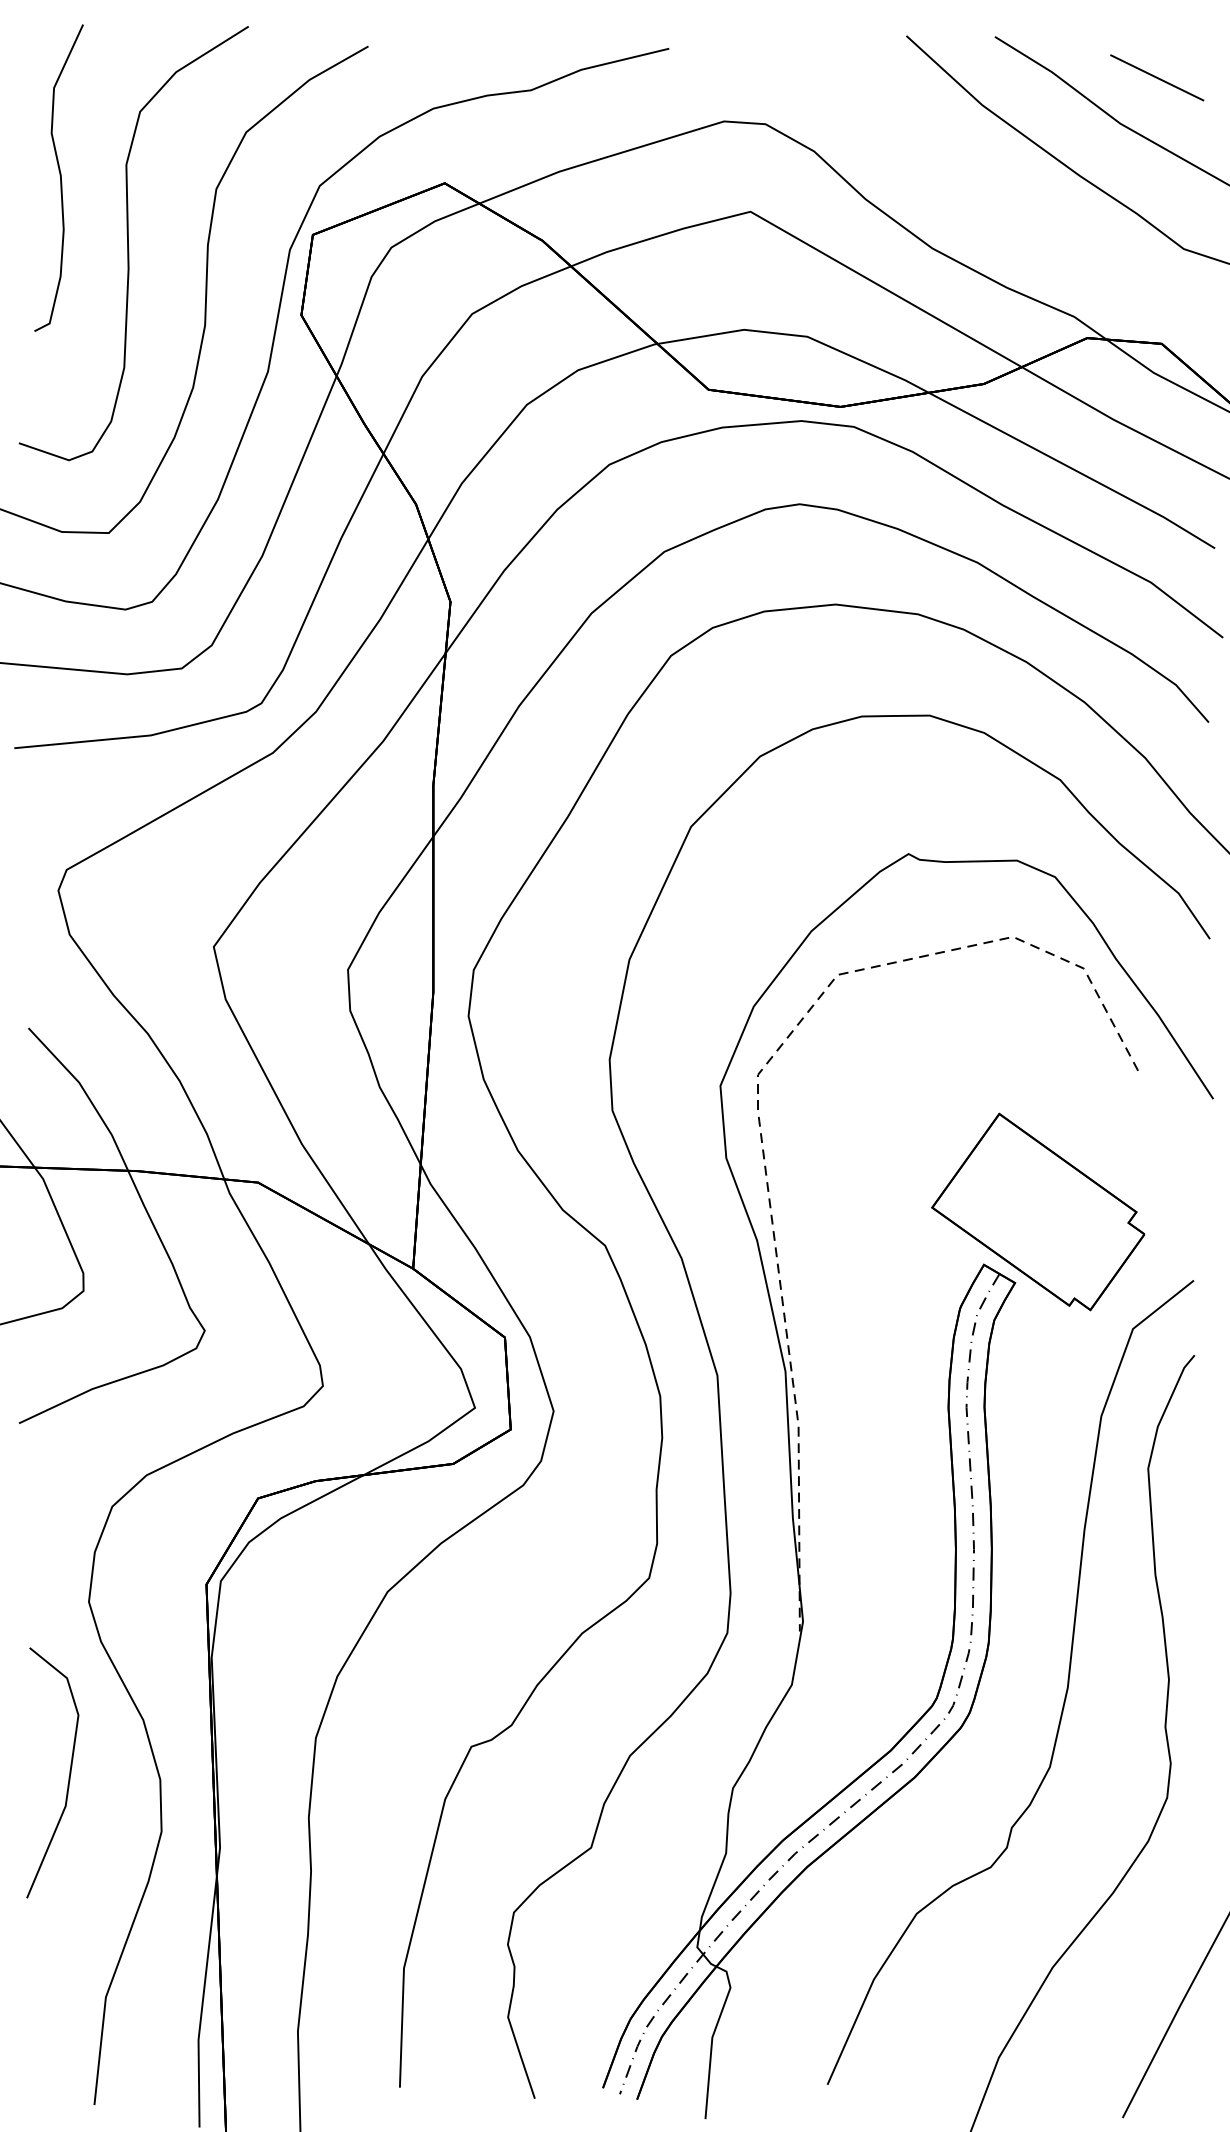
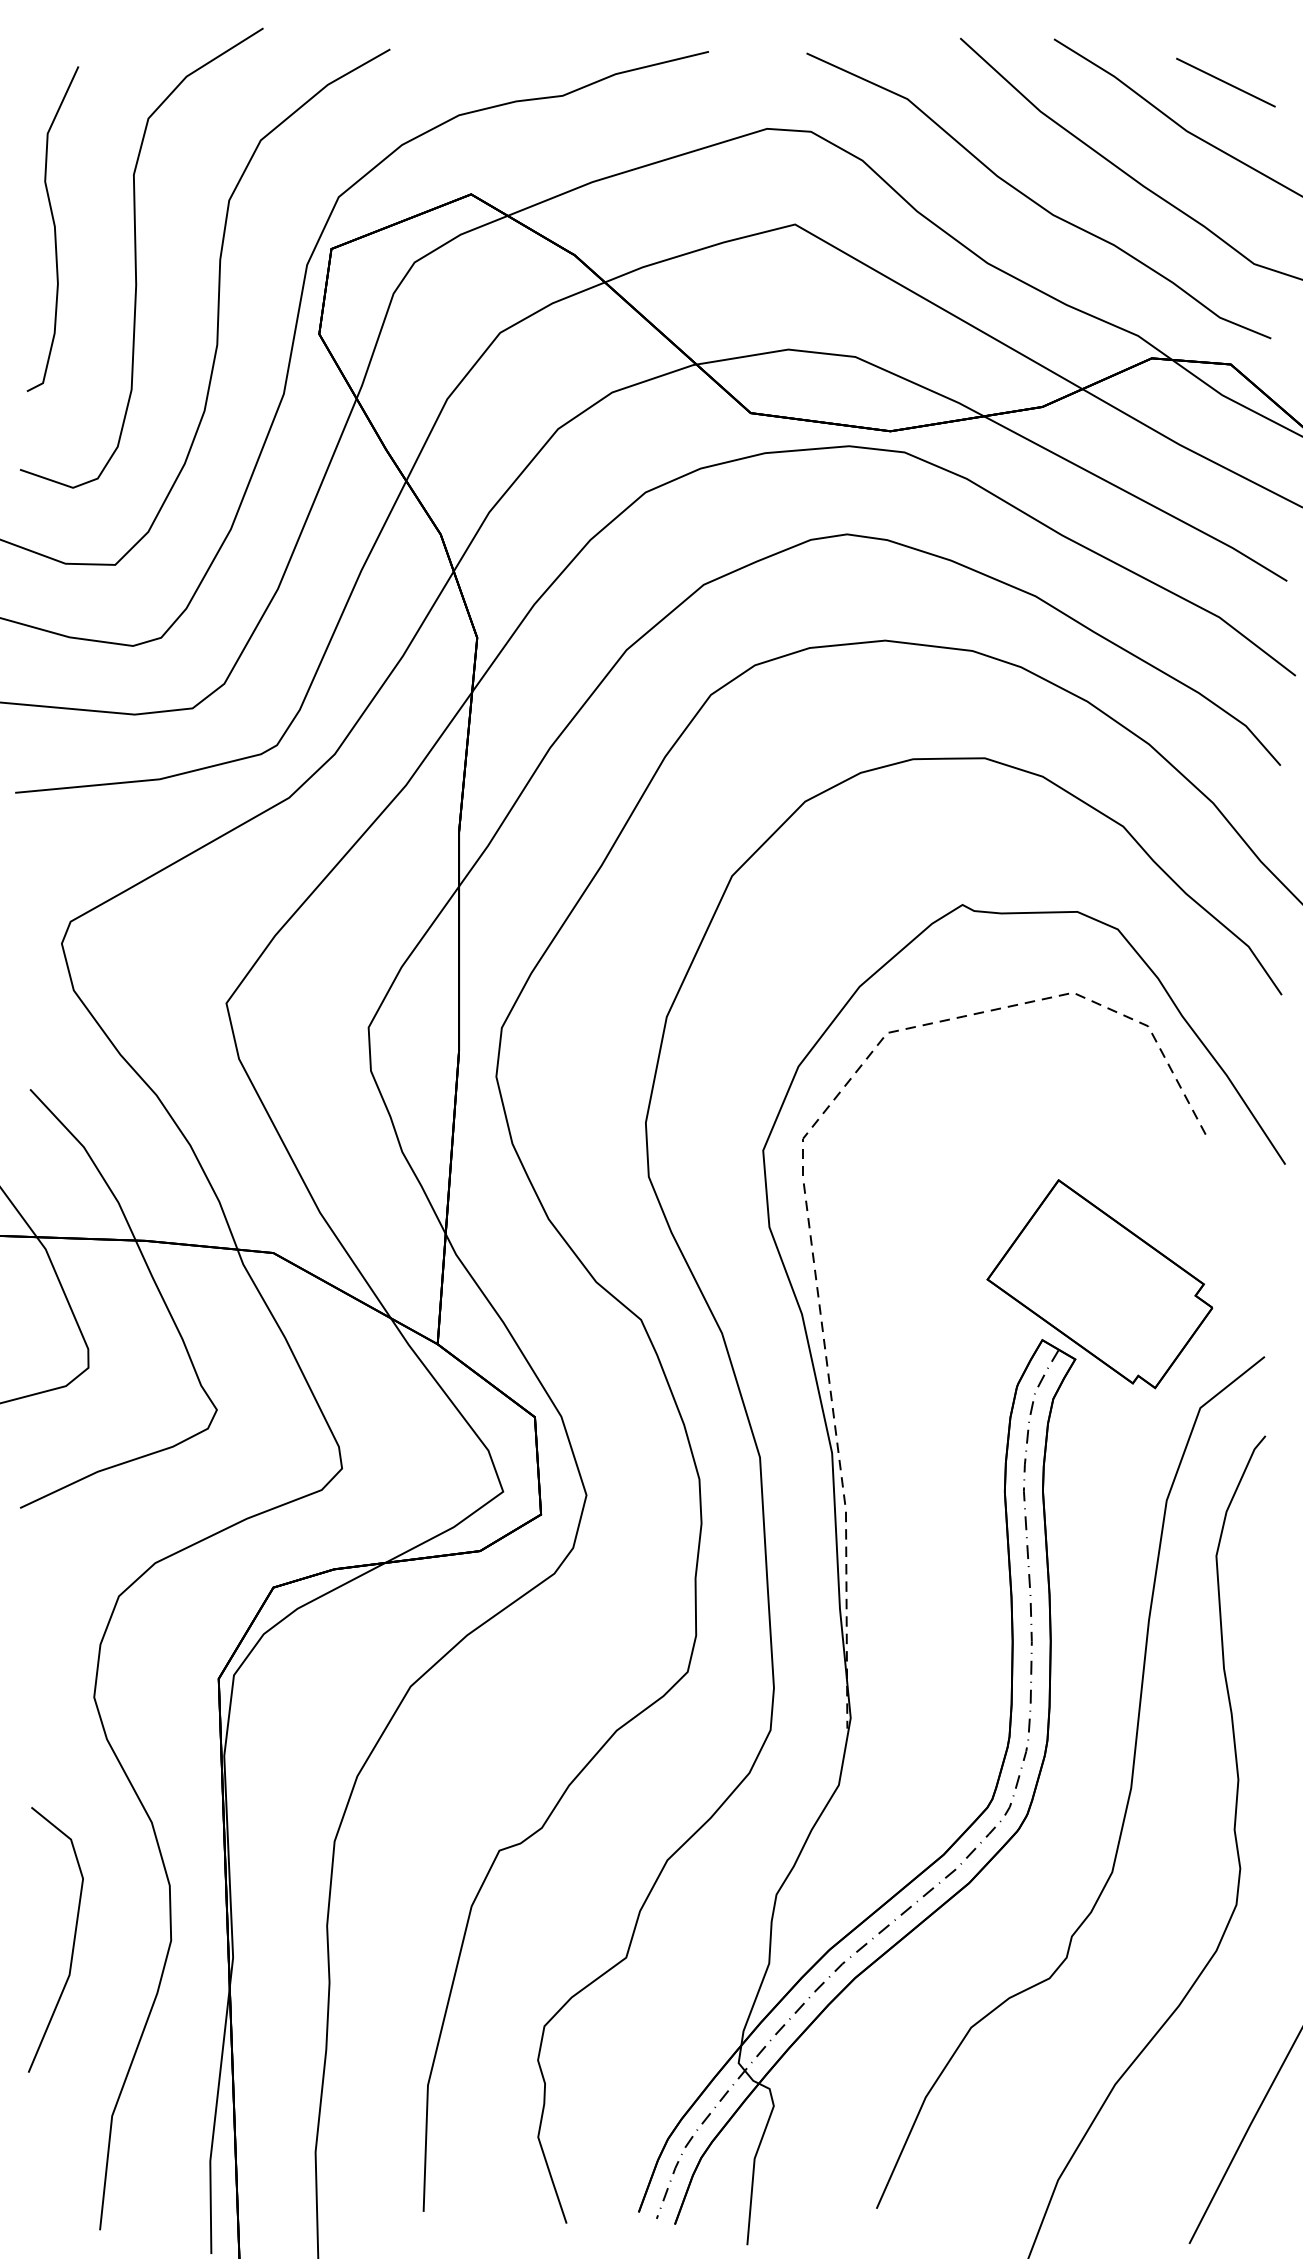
curve: (60, 177) -> (54, 228), moved
curve: (978, 190) -> (1036, 201), added
line: (68, 1777) -> (72, 1944), moved

